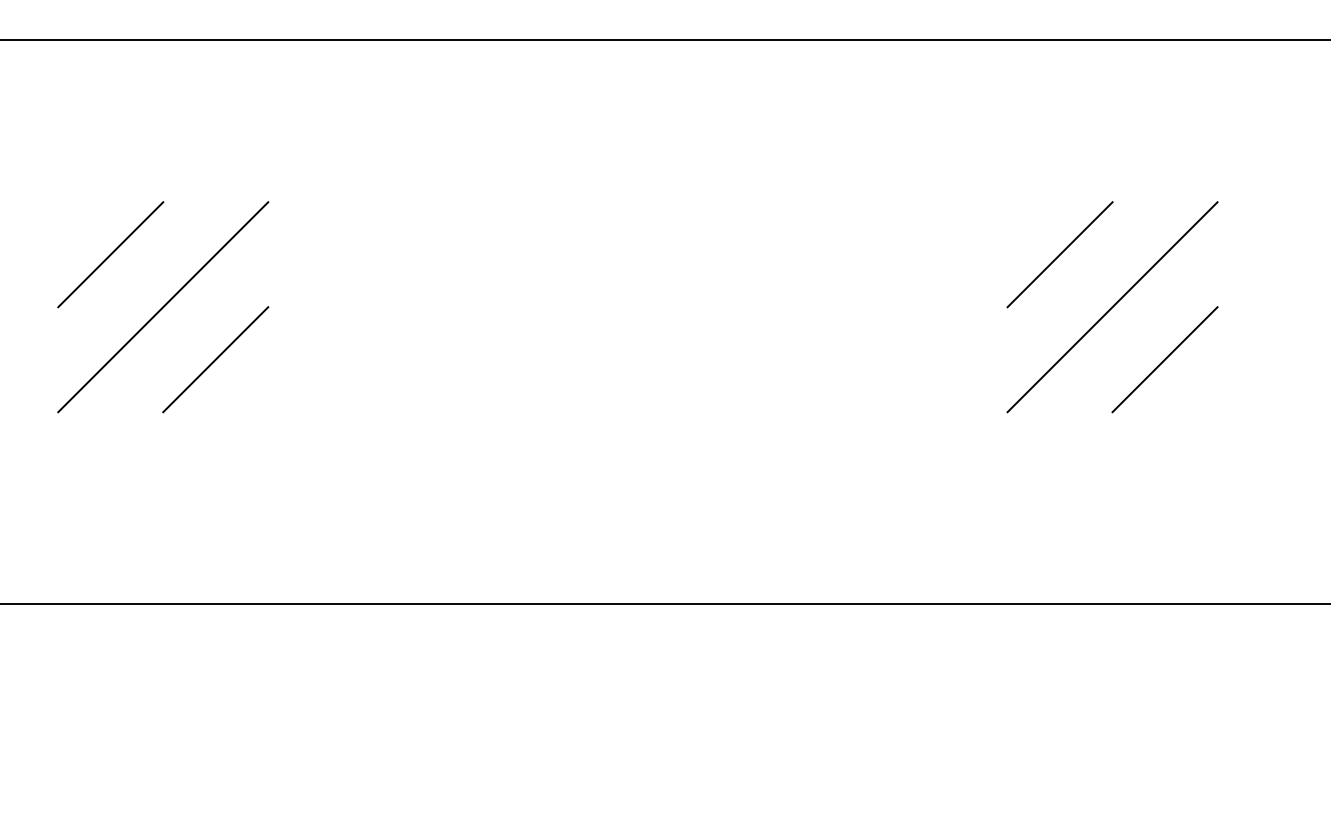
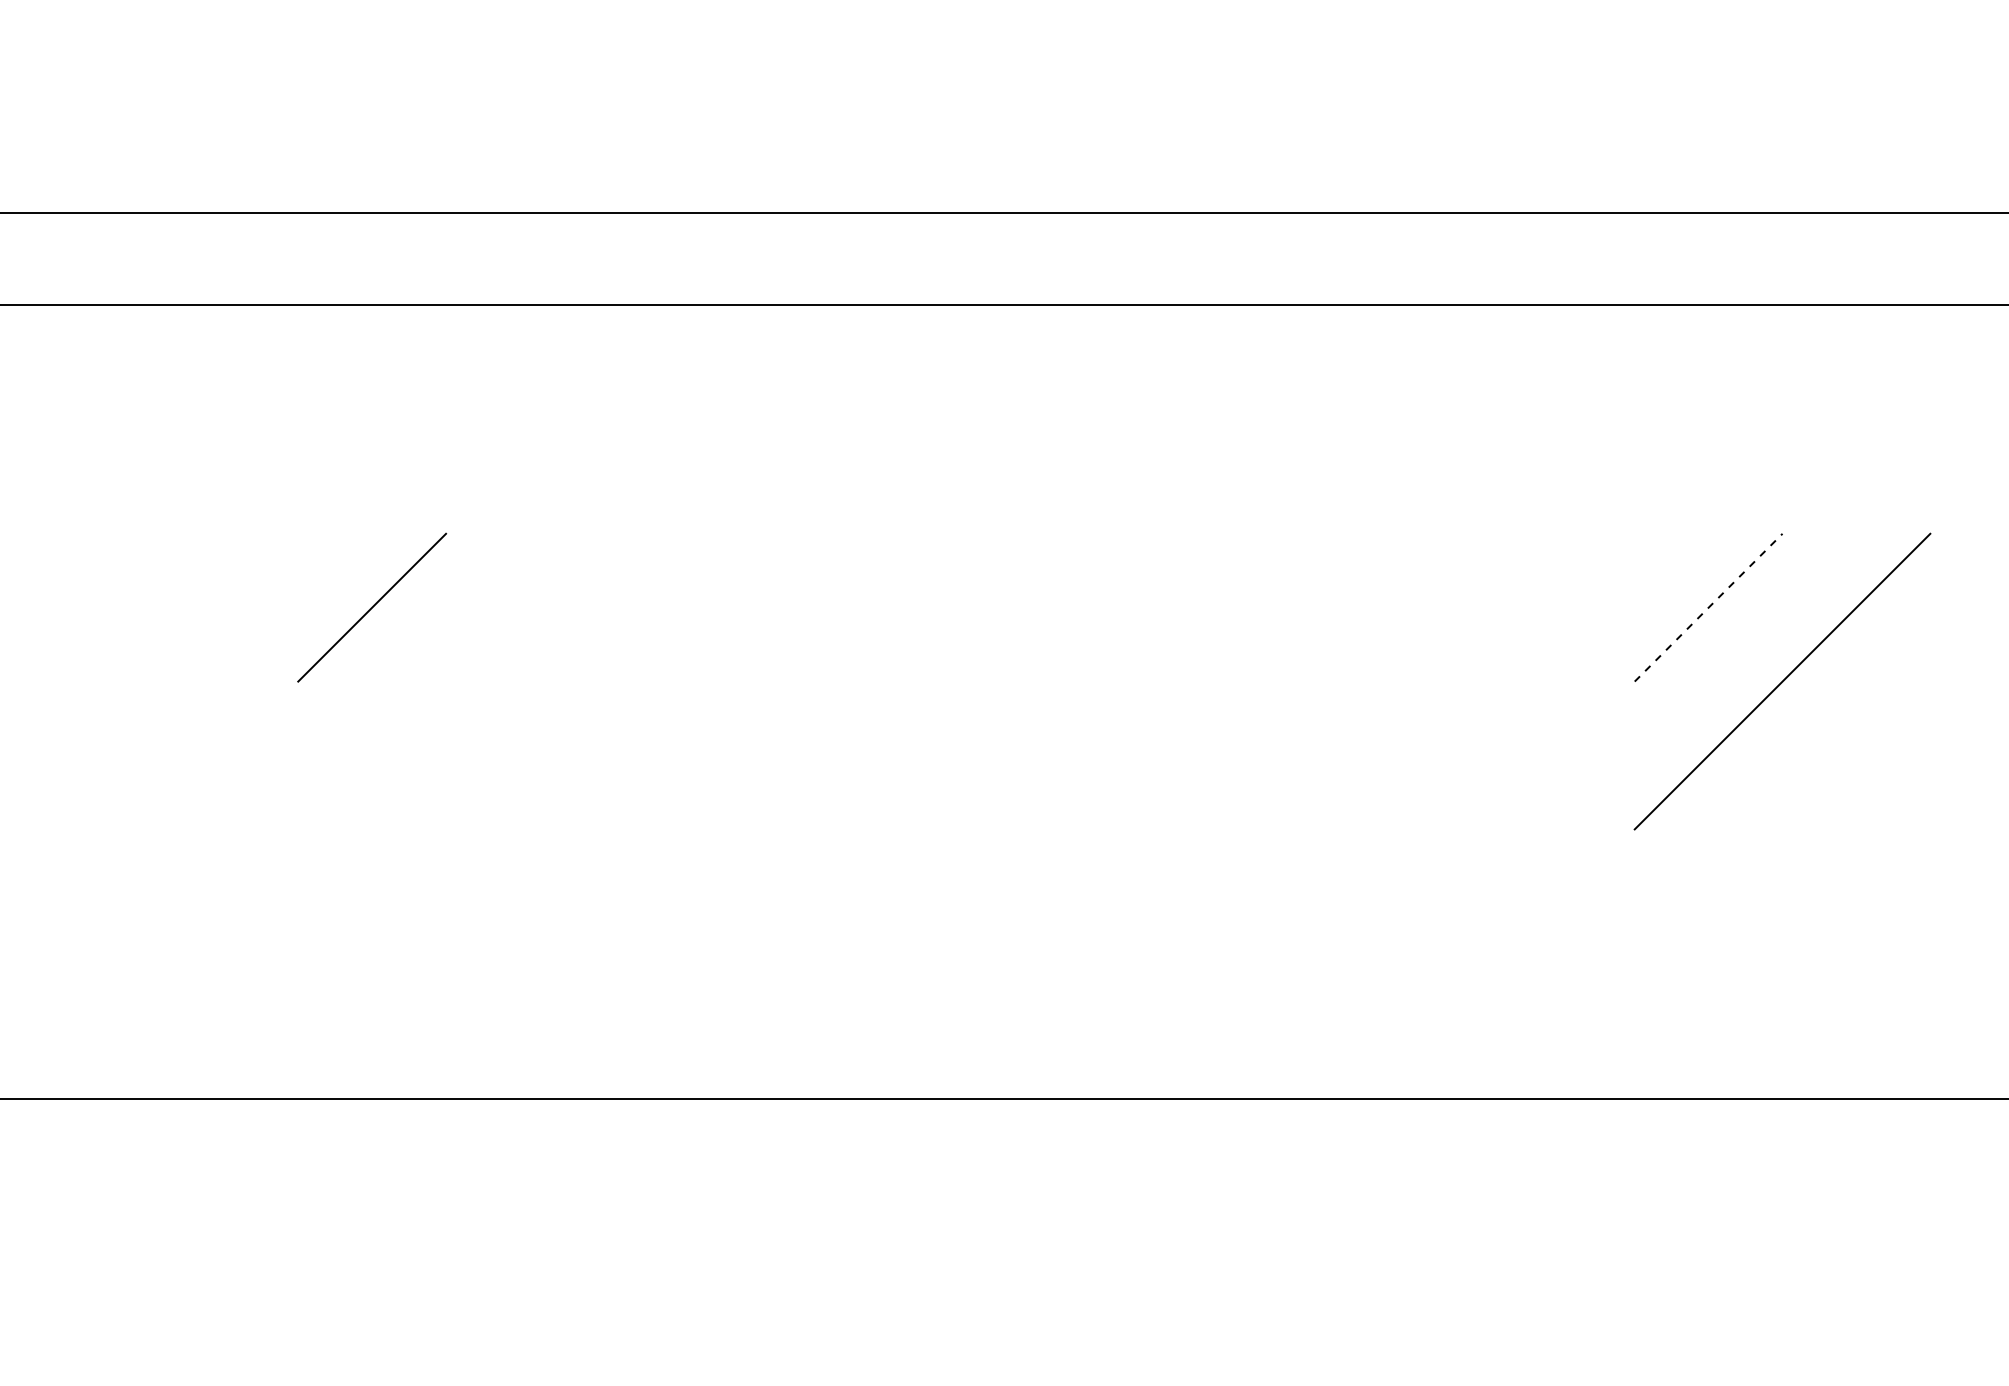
line: (1059, 254) -> (1708, 607), solid -> dashed
line: (162, 307) -> (445, 681), removed
line: (215, 359) -> (519, 755), removed
line: (1165, 359) -> (1856, 755), removed

